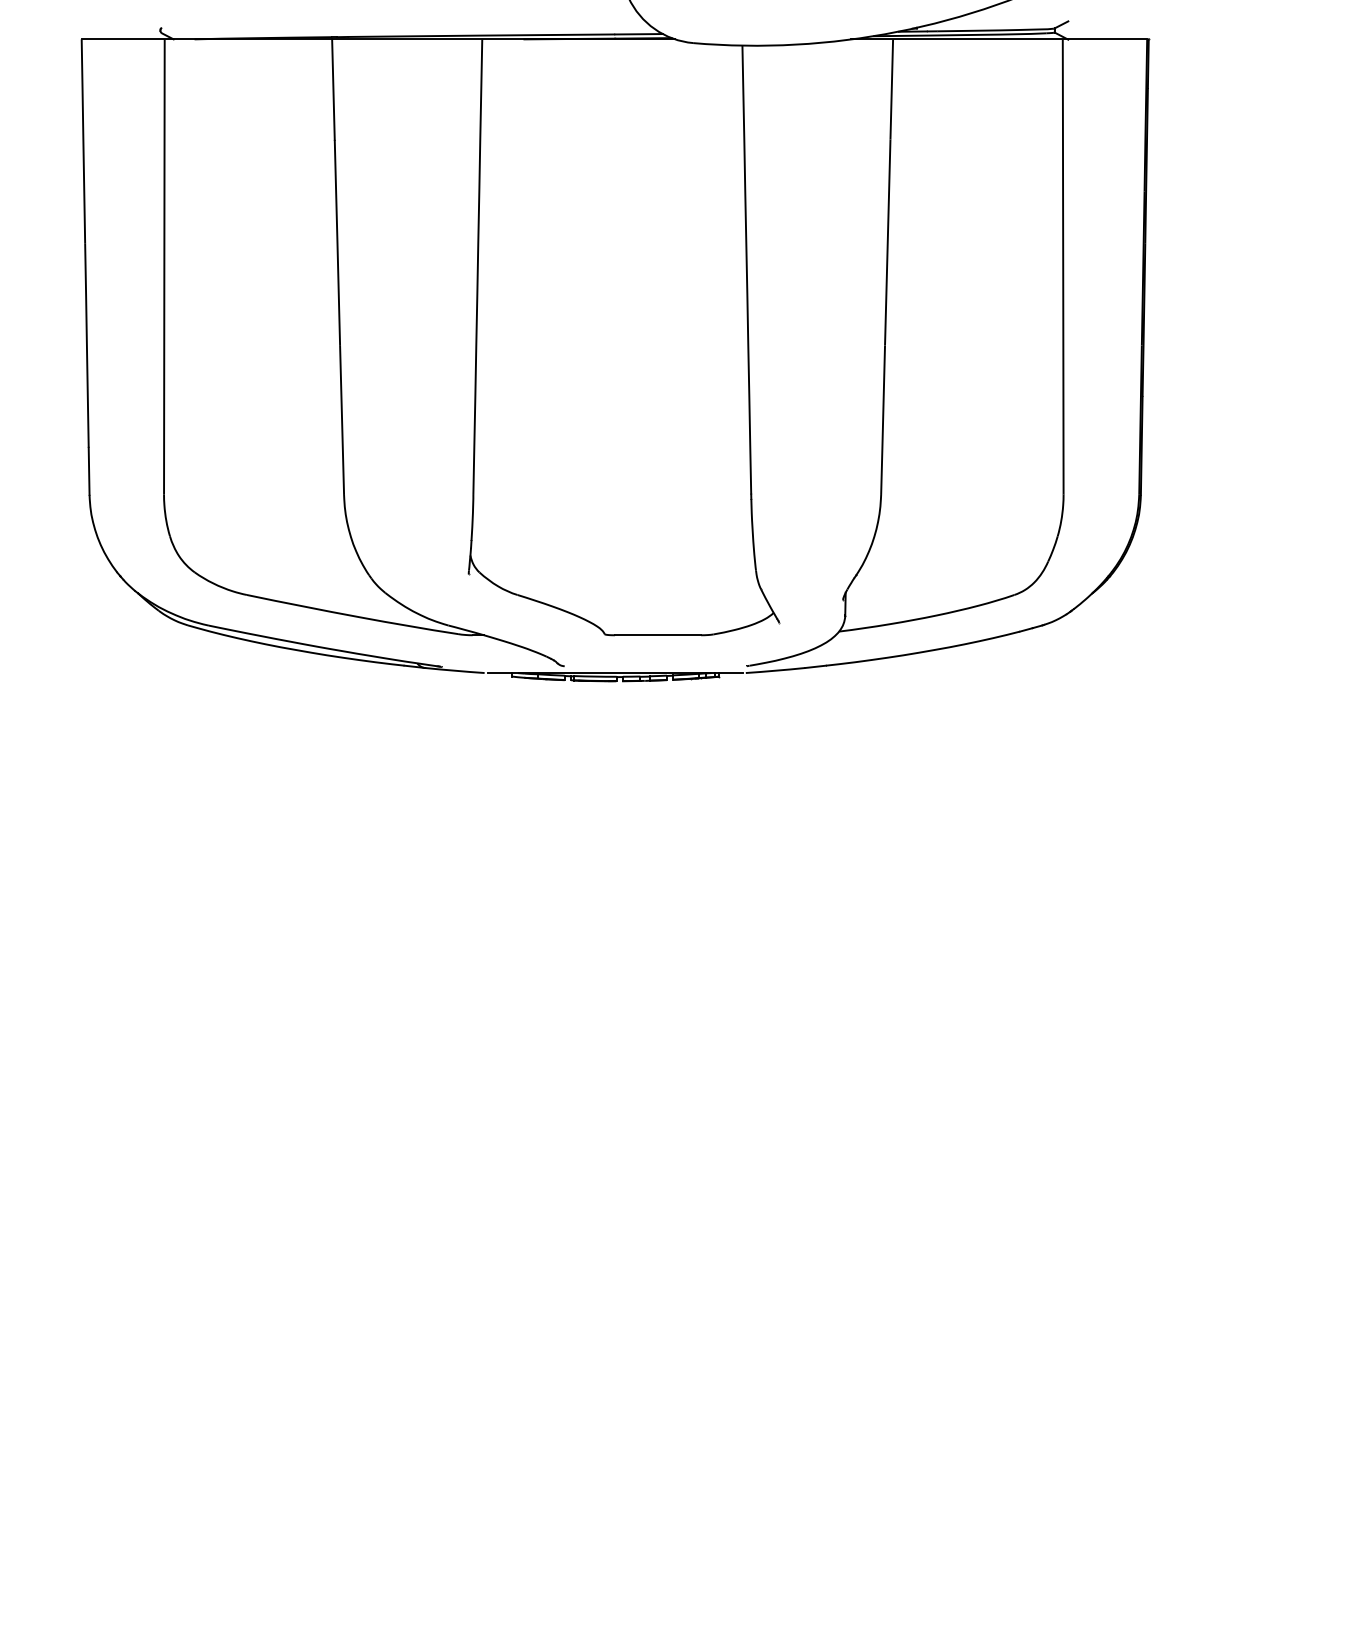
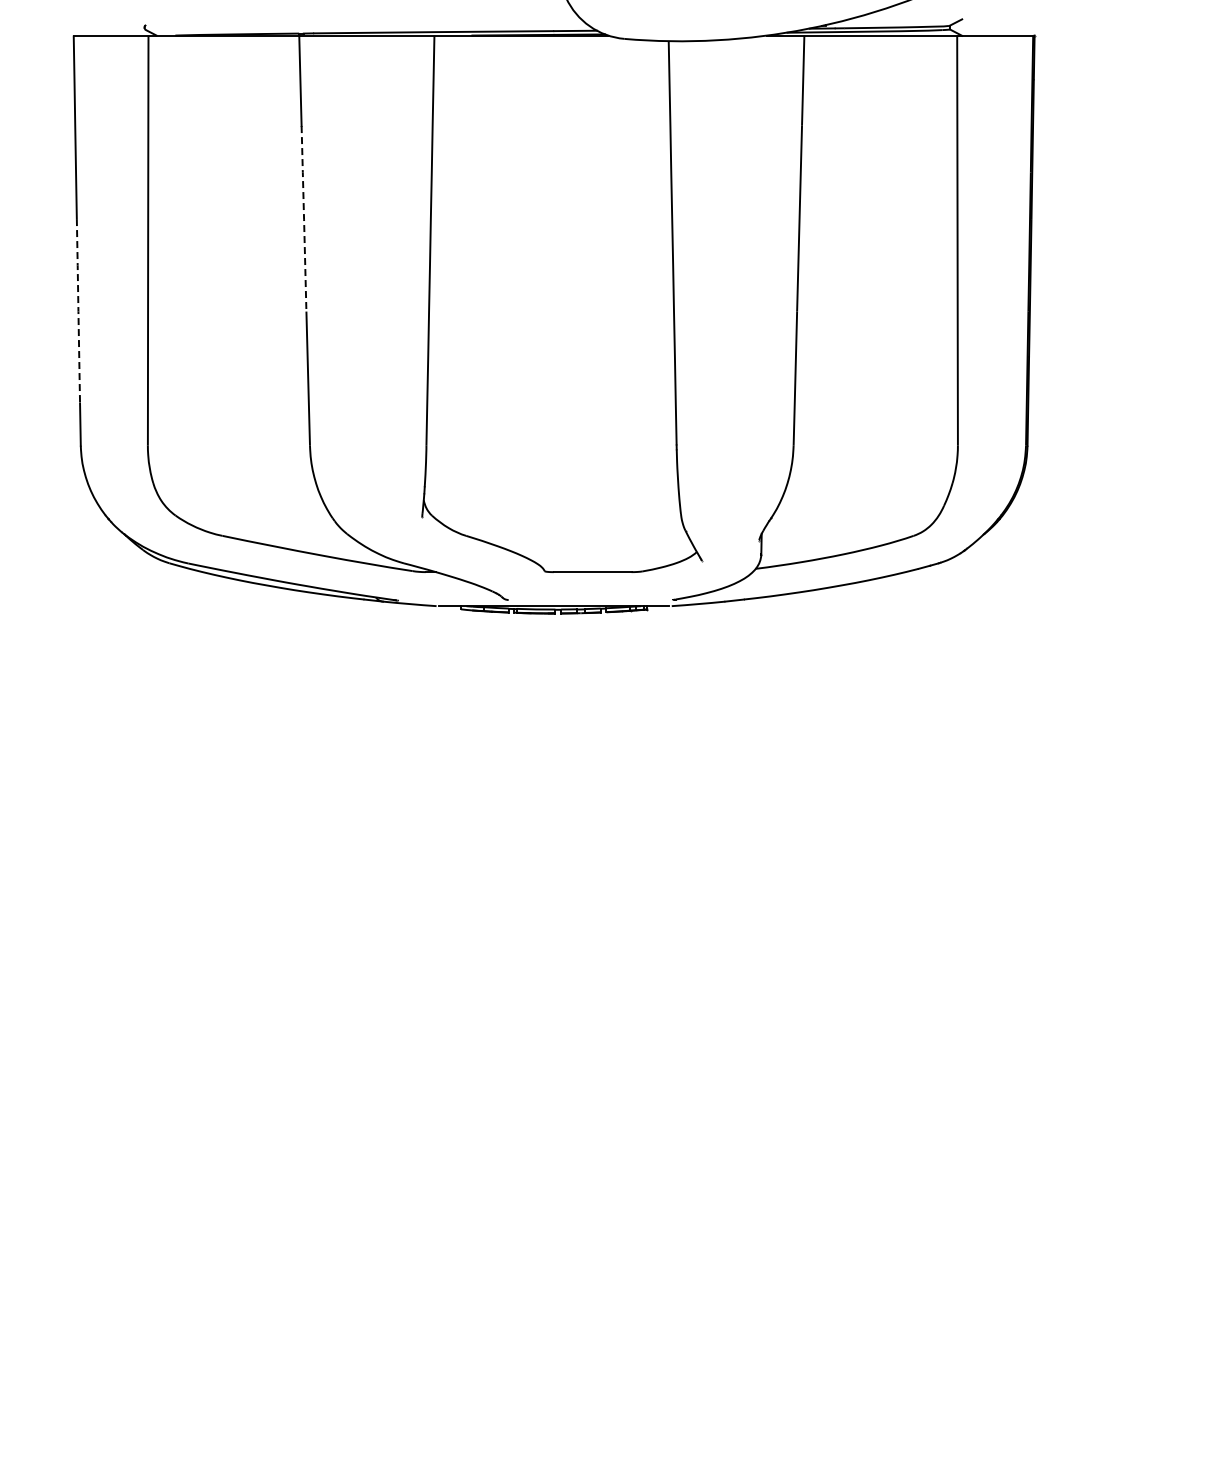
line: (337, 243) -> (304, 219), solid -> dashed
line: (86, 344) -> (78, 310), solid -> dashed

